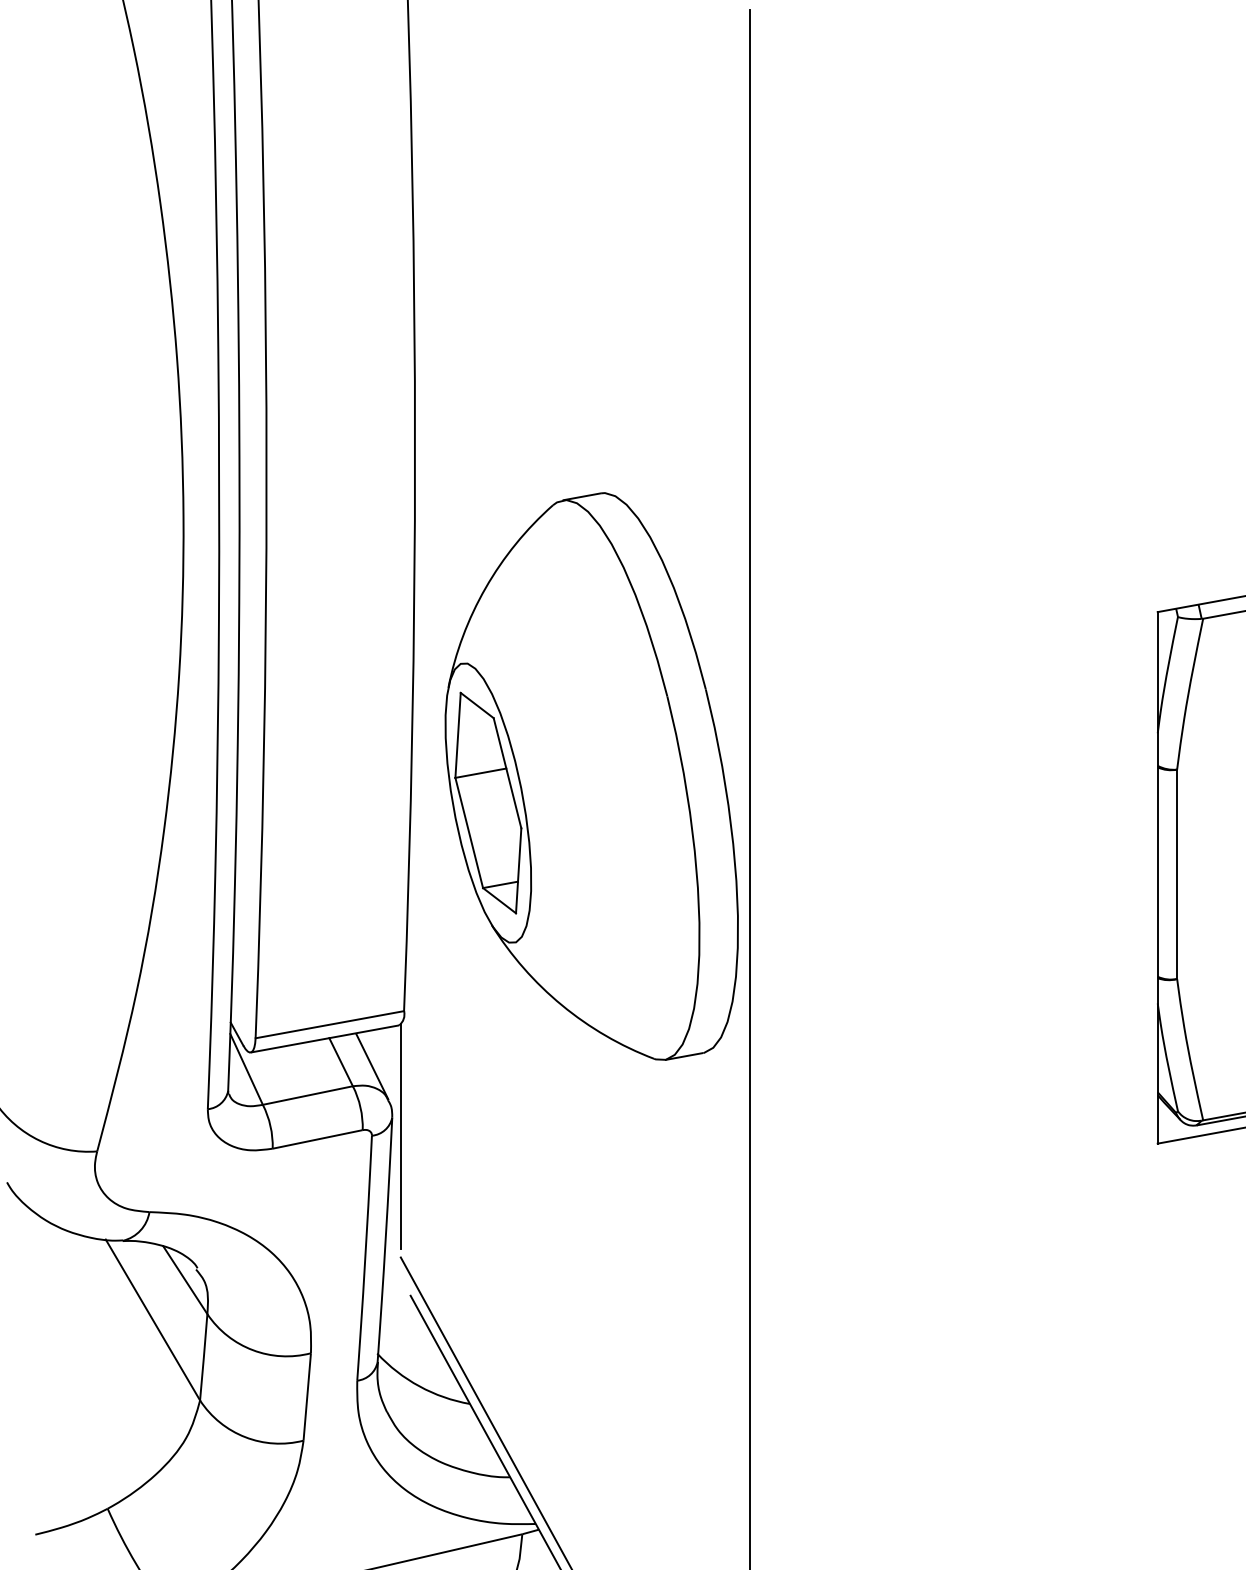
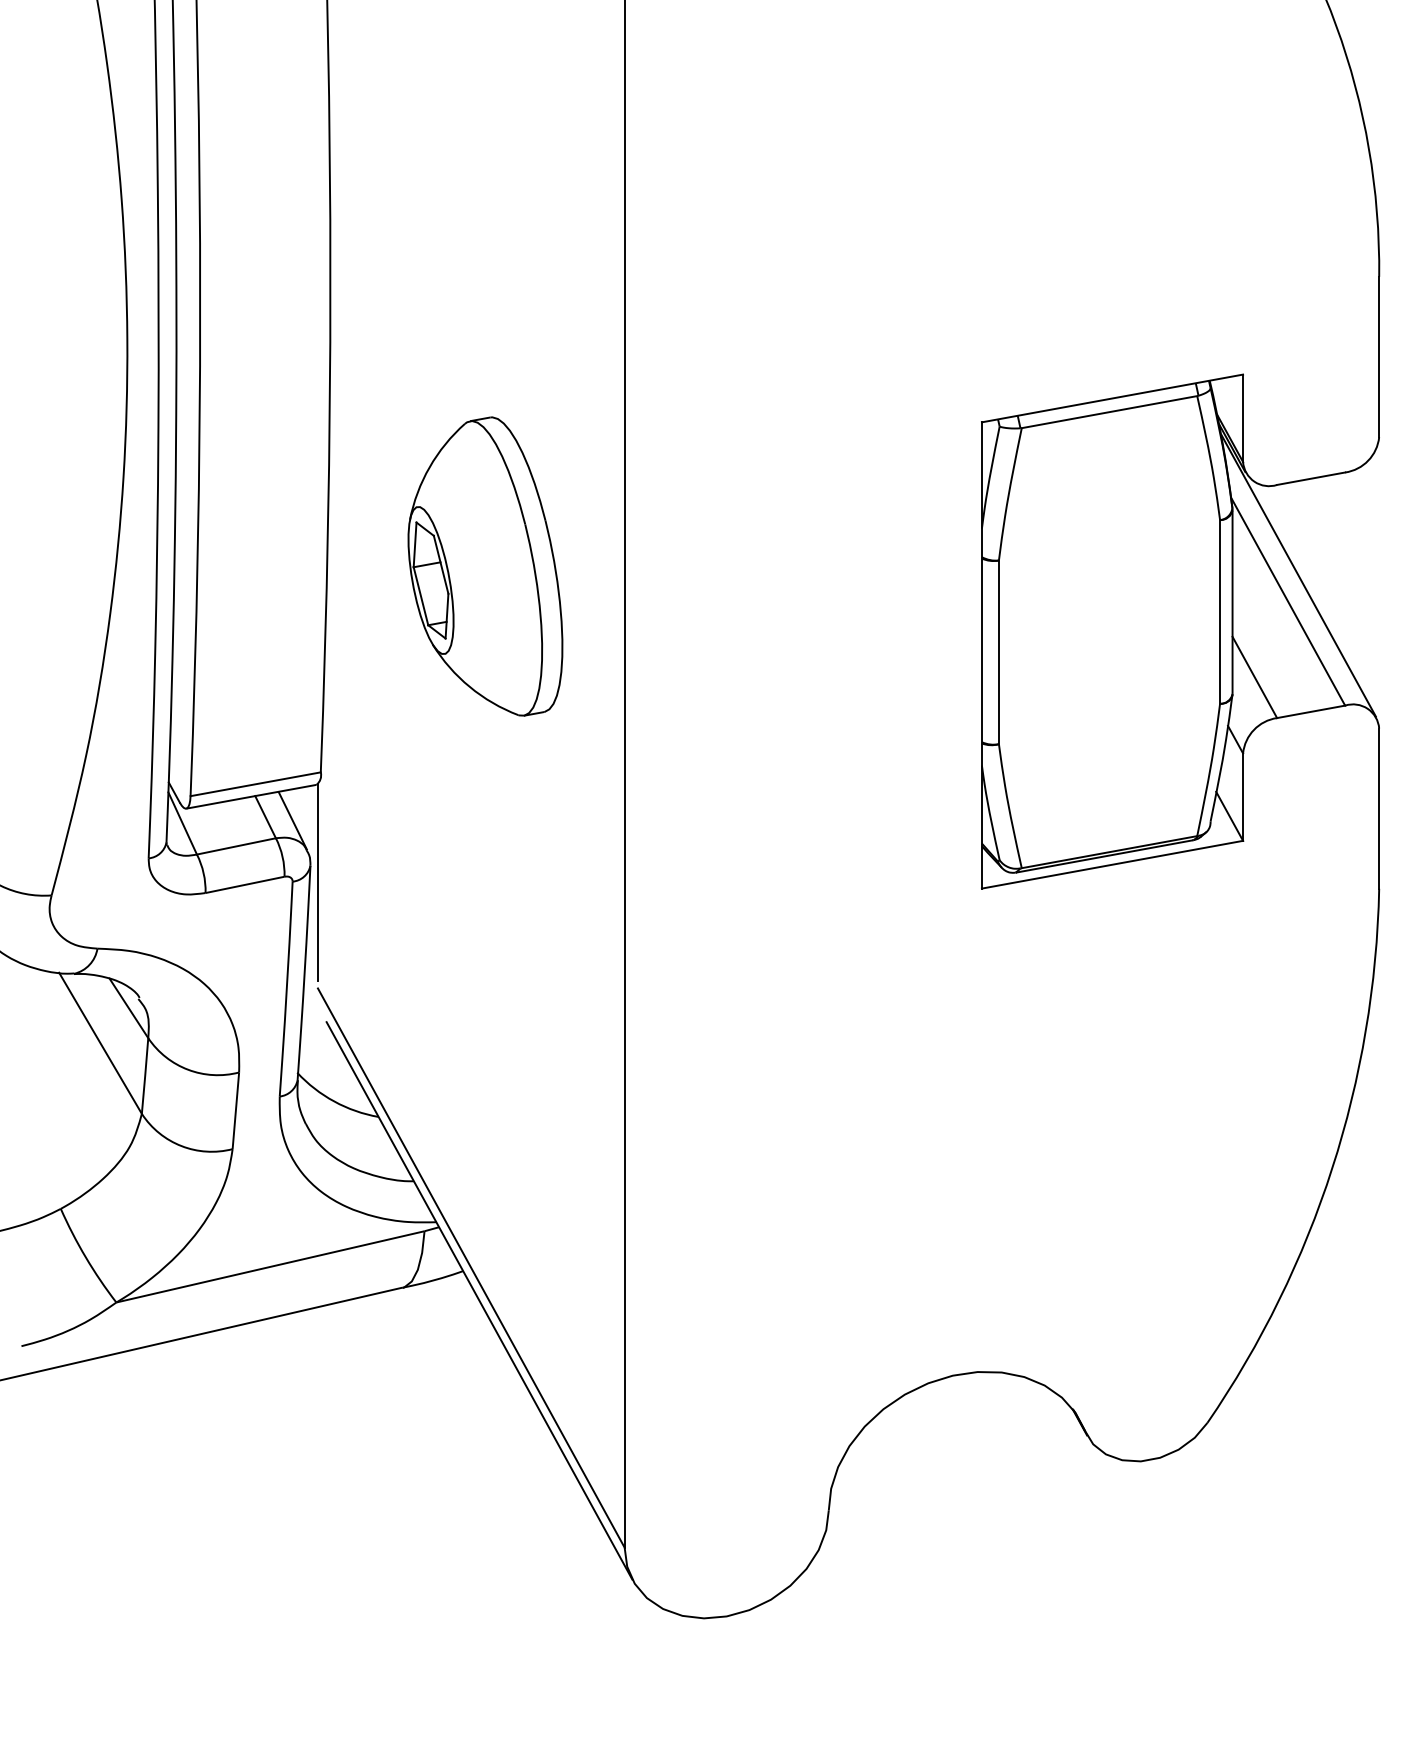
part: (591, 776) -> (485, 566), size x0.6

